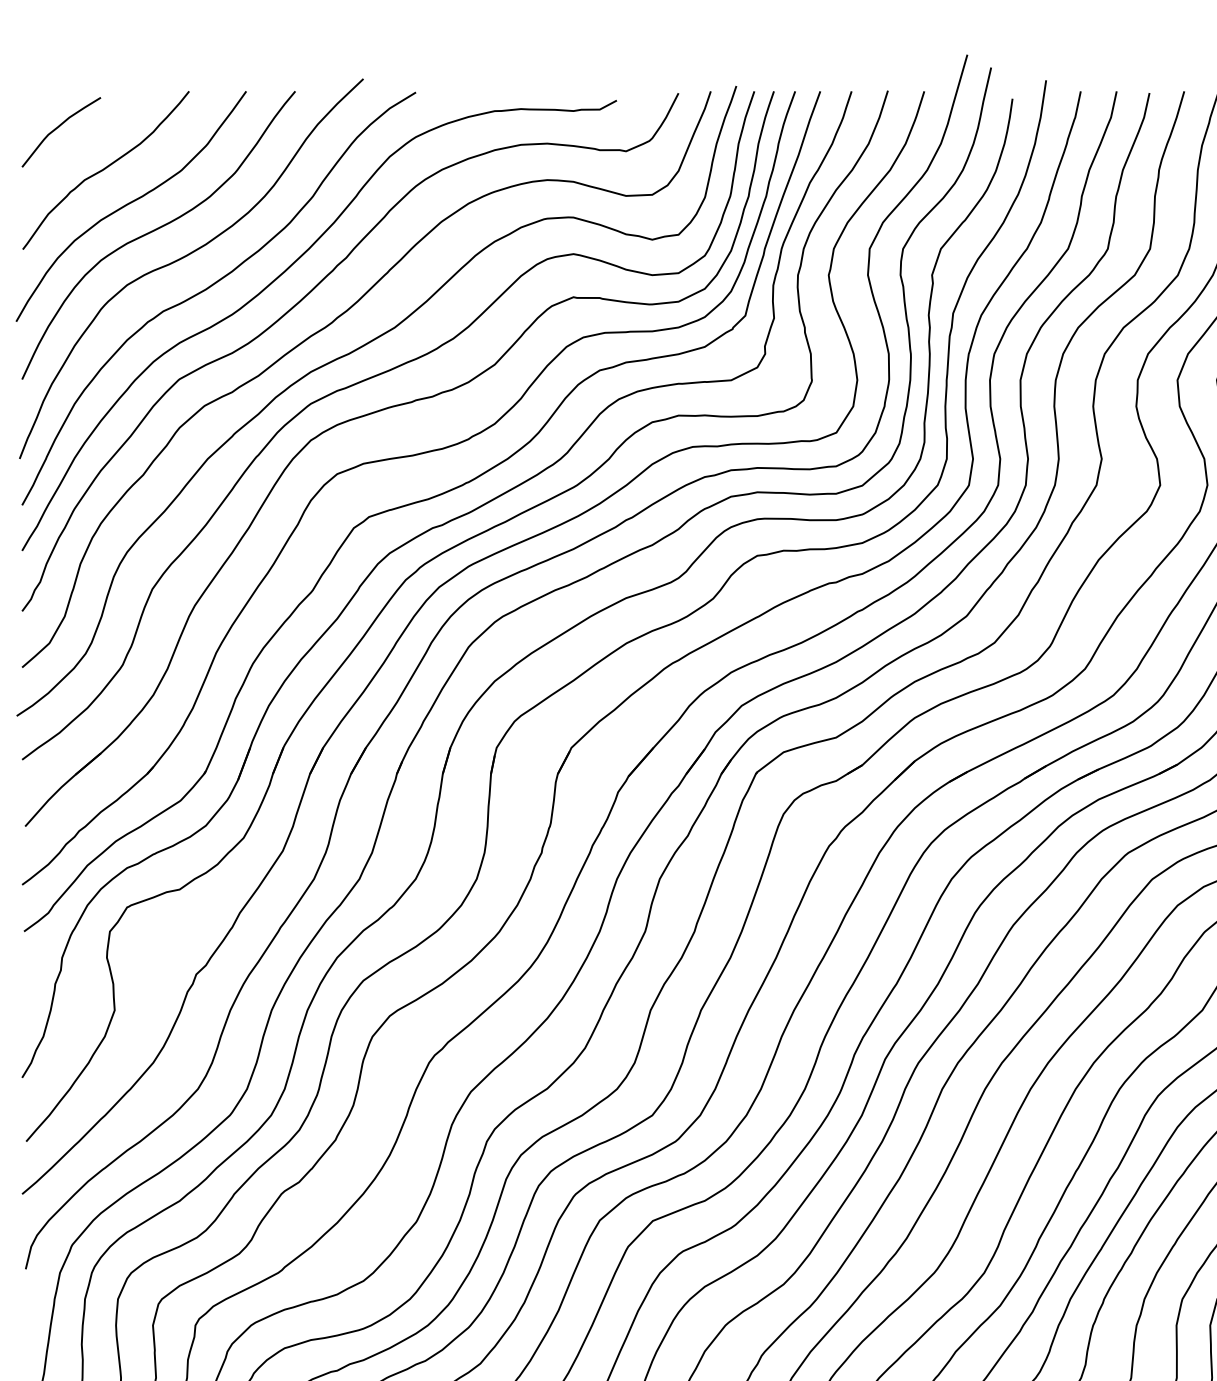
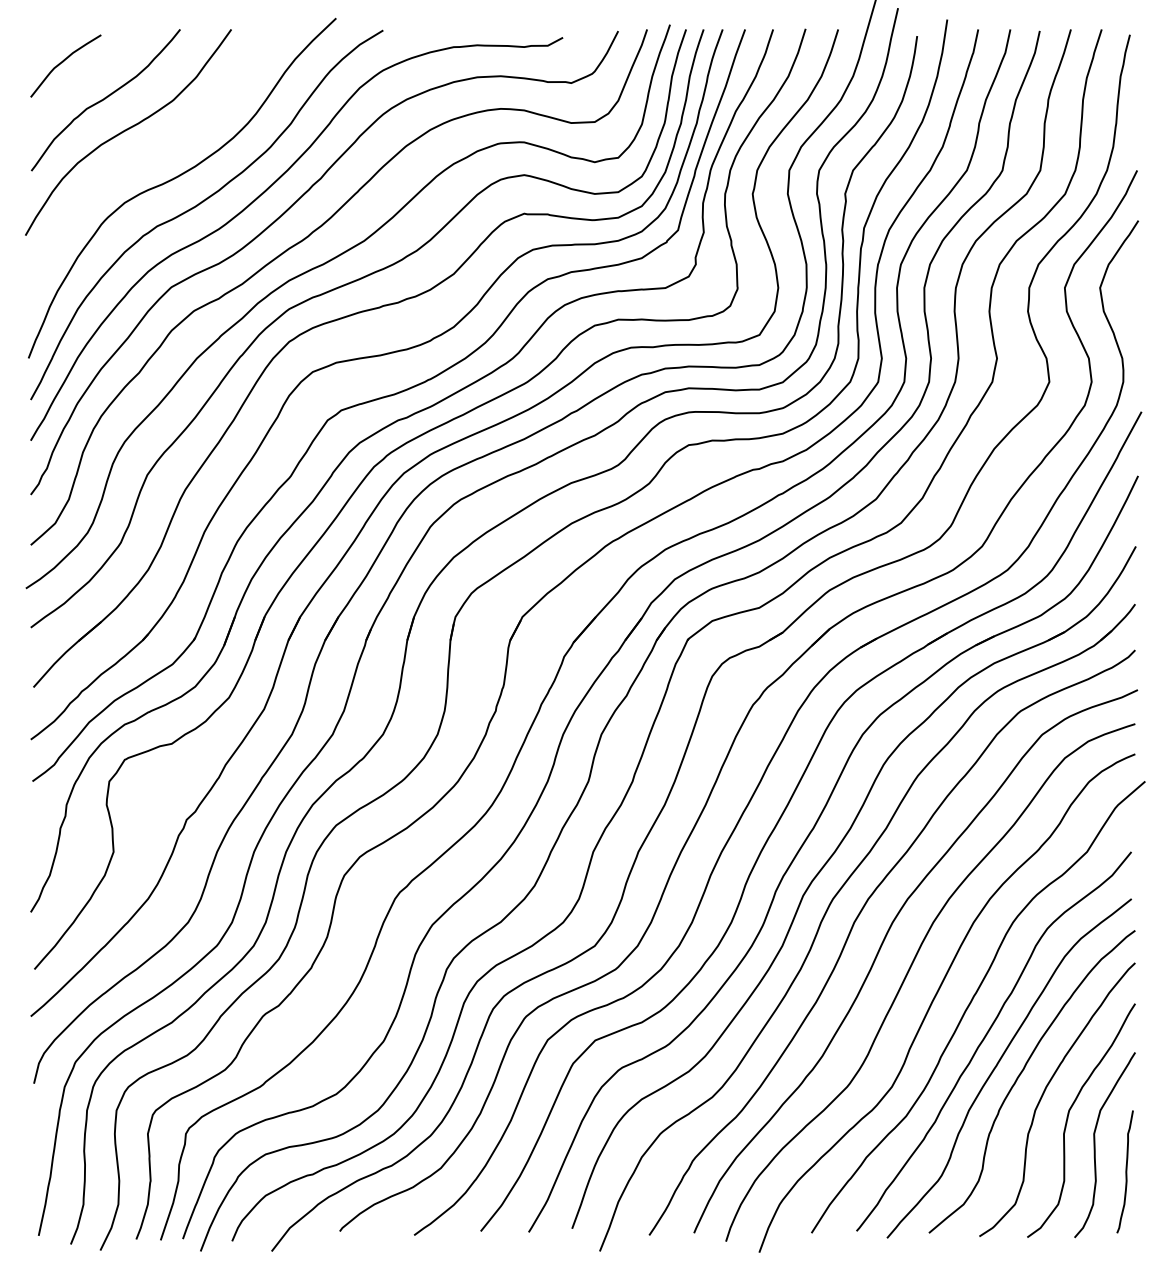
curve: (155, 231) -> (150, 154), removed

